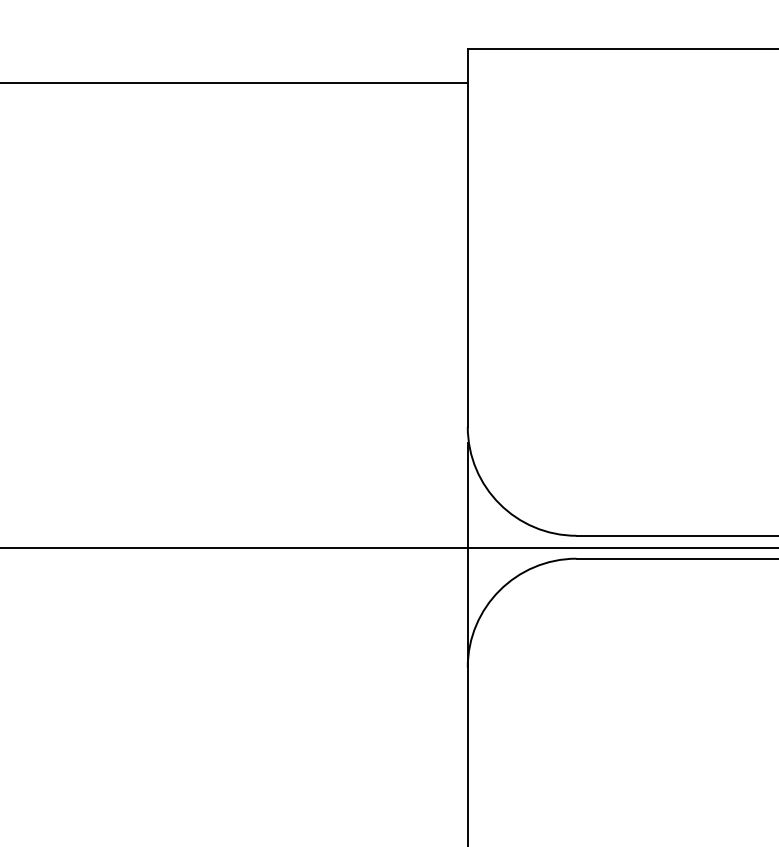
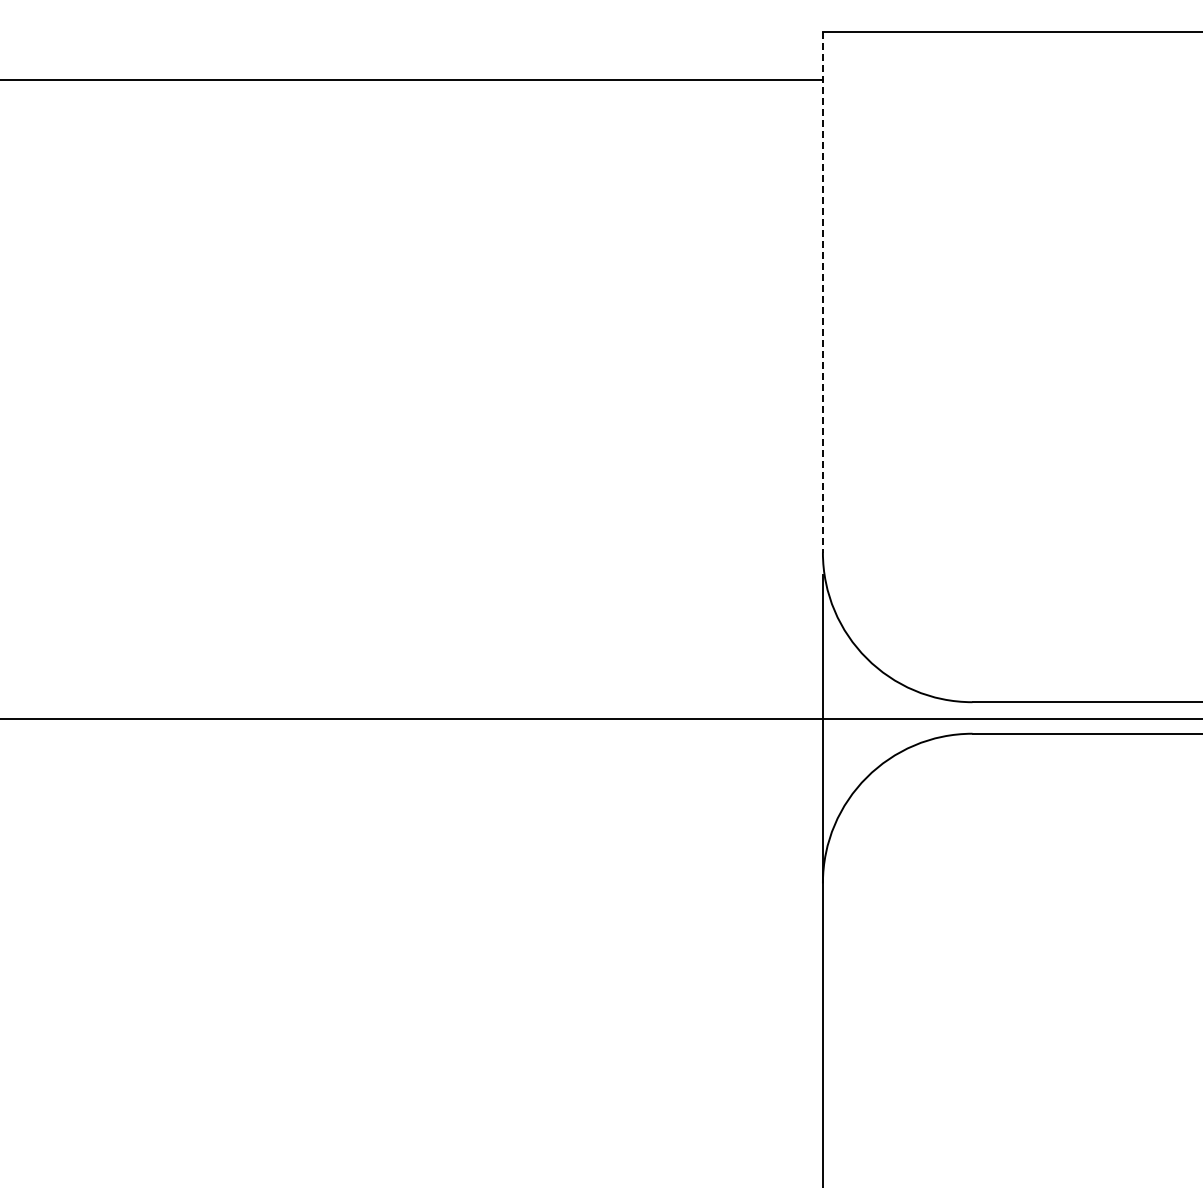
line: (467, 237) -> (822, 292), solid -> dashed

